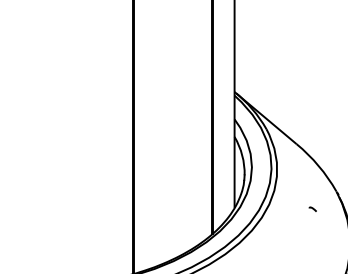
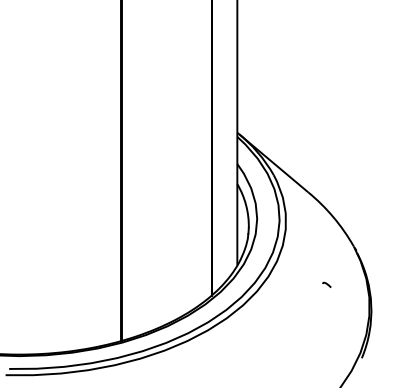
curve: (312, 208) -> (326, 284), moved

